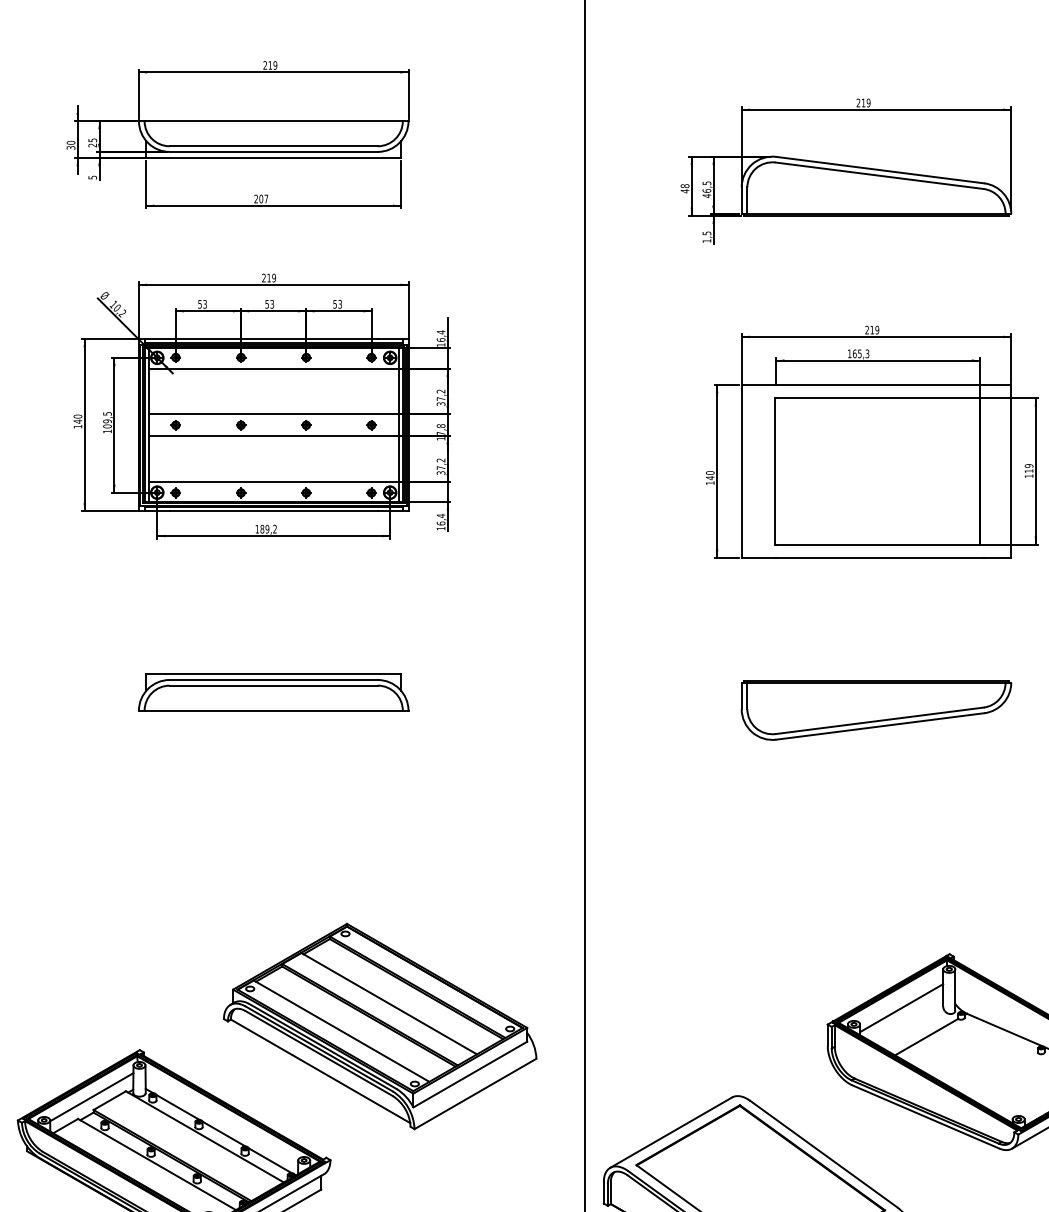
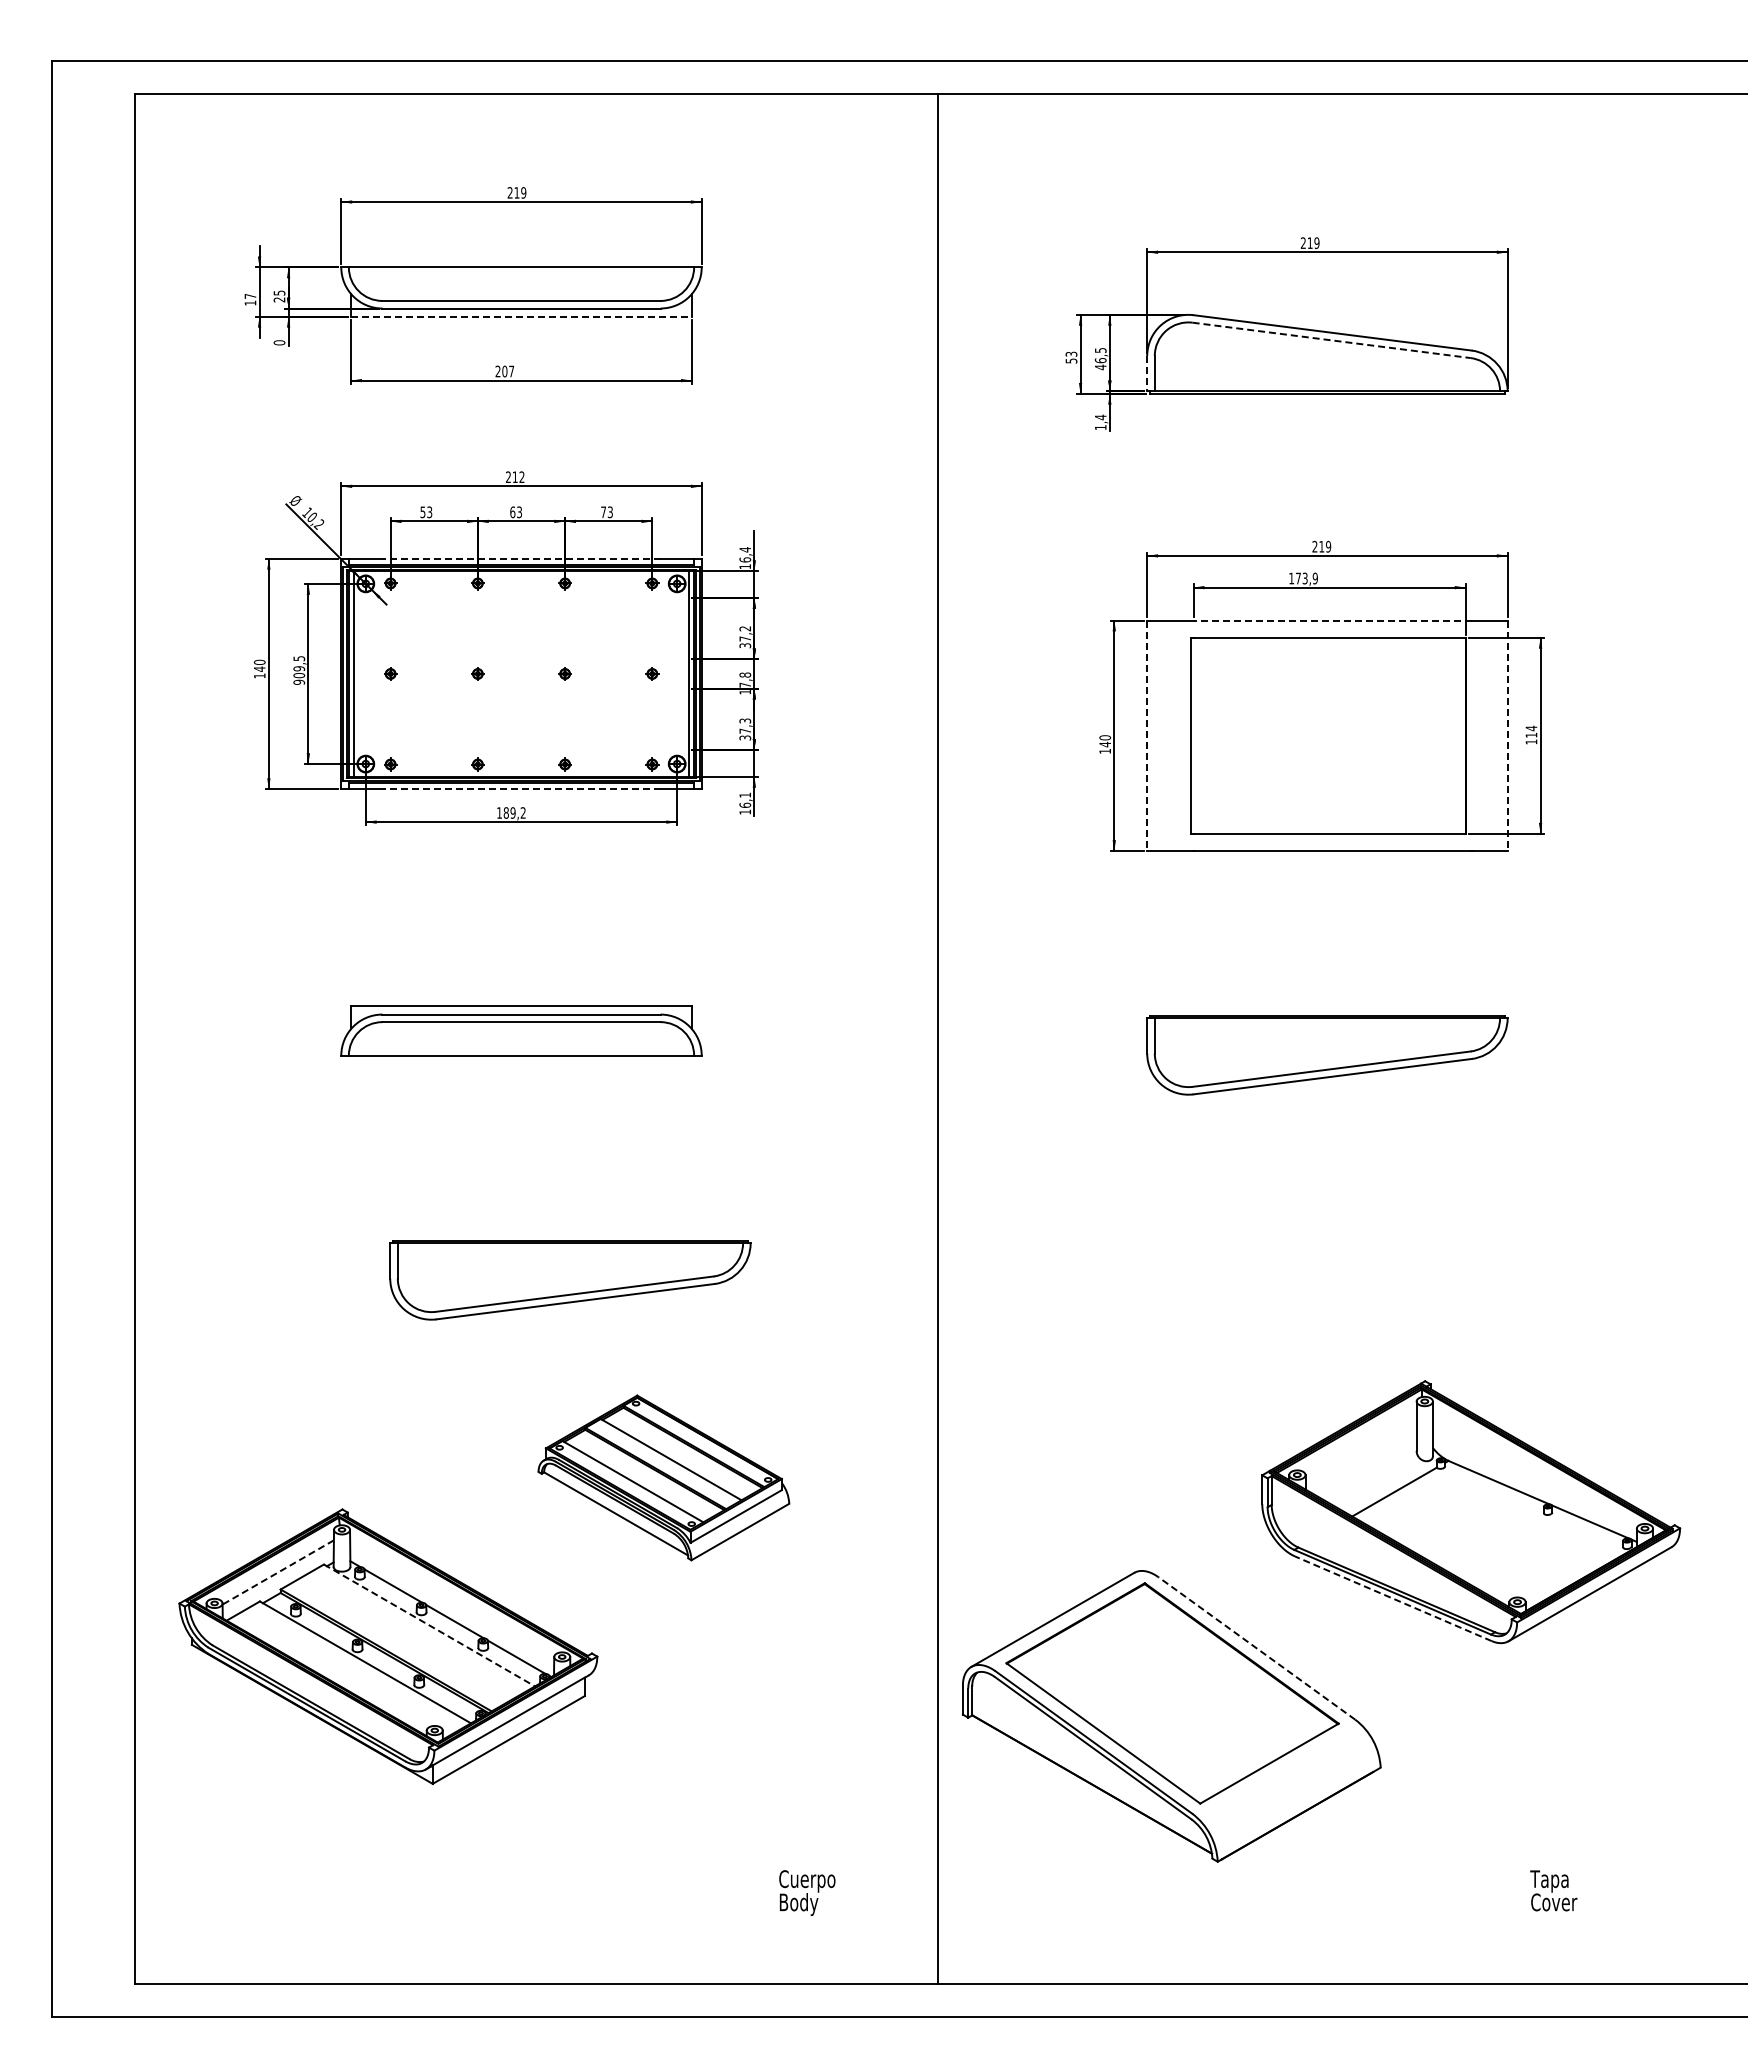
text: (71, 145) -> (250, 299), 30 -> 17
line: (274, 157) -> (522, 316), solid -> dashed
line: (880, 175) -> (1332, 340), solid -> dashed
text: (92, 177) -> (279, 342), 5 -> 0
text: (685, 188) -> (1071, 357), 48 -> 53
line: (741, 200) -> (1147, 373), solid -> dashed
text: (706, 233) -> (1100, 417), 1,5 -> 1,4
text: (273, 278) -> (521, 477), 219 -> 212
text: (266, 304) -> (512, 512), 53 -> 63
text: (335, 304) -> (603, 512), 53 -> 73
line: (273, 338) -> (521, 558), solid -> dashed
text: (860, 353) -> (1306, 578), 165,3 -> 173,9
line: (273, 368) -> (521, 598), removed
line: (880, 385) -> (1332, 620), solid -> dashed
line: (273, 414) -> (521, 659), removed
text: (107, 430) -> (299, 681), 109,5 -> 909,5
line: (273, 436) -> (521, 688), removed
text: (441, 460) -> (745, 720), 37,2 -> 37,3
text: (1029, 466) -> (1531, 728), 119 -> 114
line: (741, 472) -> (1147, 736), solid -> dashed
line: (1011, 472) -> (1507, 736), solid -> dashed
line: (273, 481) -> (521, 749), removed
line: (273, 511) -> (521, 789), solid -> dashed
text: (440, 515) -> (744, 794), 16,4 -> 16,1
part: (310, 878) -> (570, 1280), added
line: (901, 1008) -> (1360, 1453), removed
part: (379, 1026) -> (663, 1477), size x0.6
line: (91, 1097) -> (277, 1572), solid -> dashed
line: (925, 1116) -> (1392, 1598), solid -> dashed
line: (204, 1136) -> (429, 1625), solid -> dashed
line: (823, 1154) -> (1256, 1648), solid -> dashed

